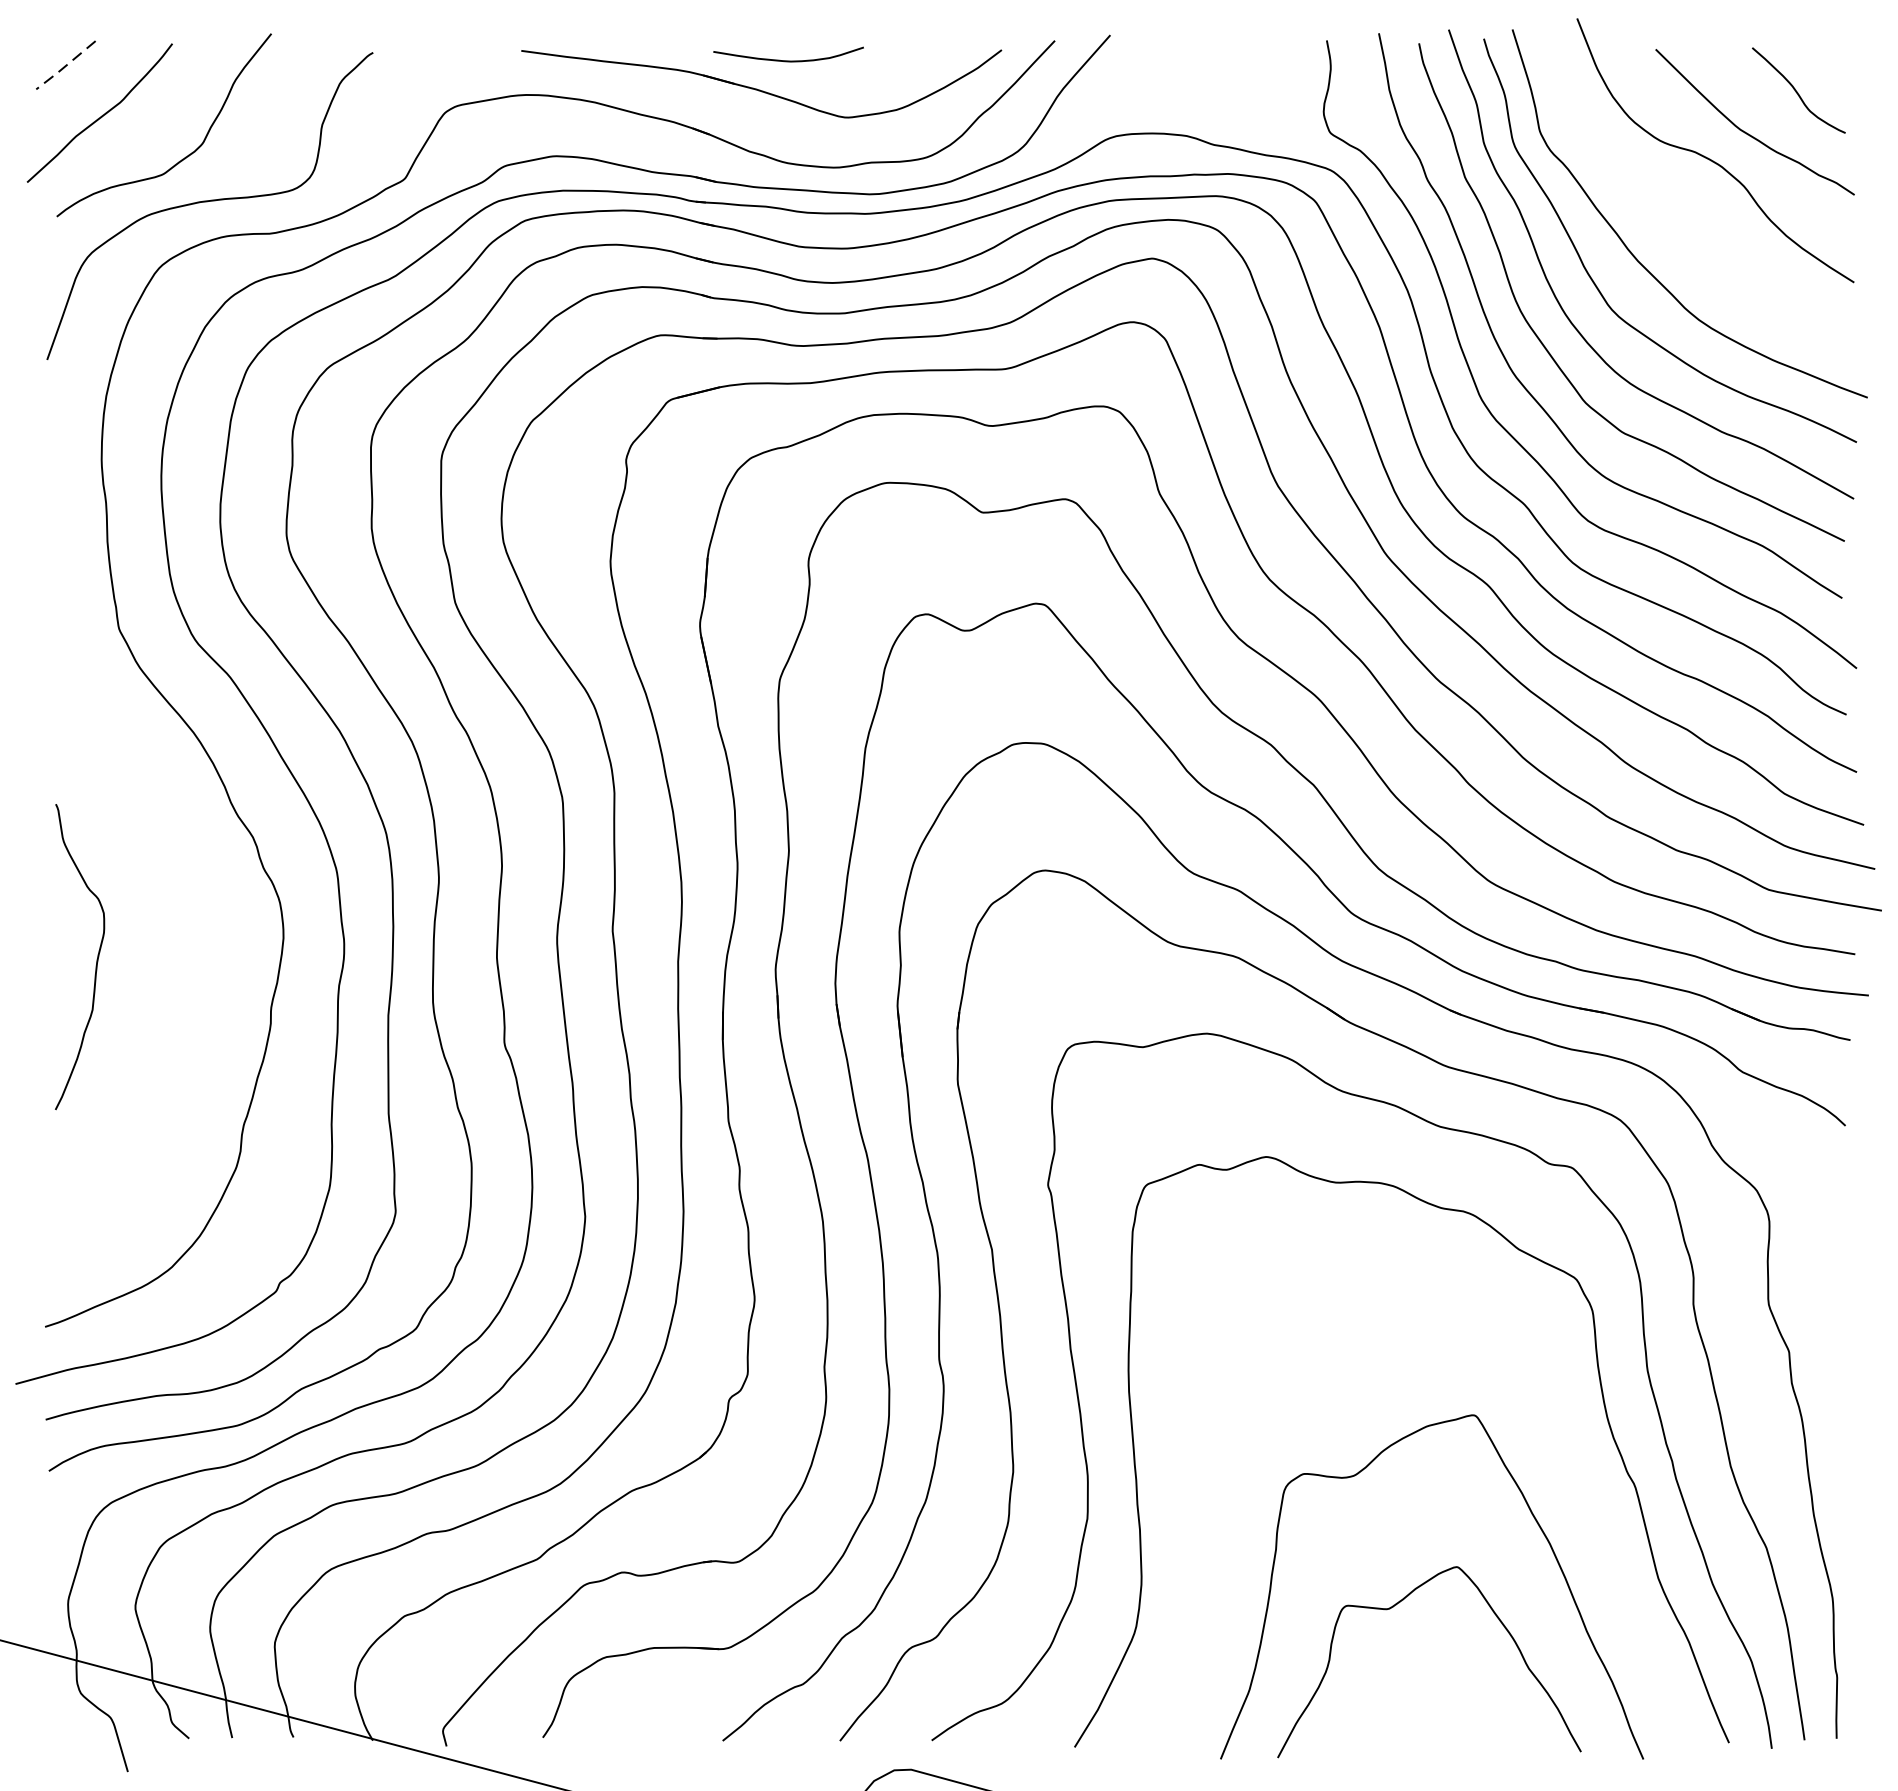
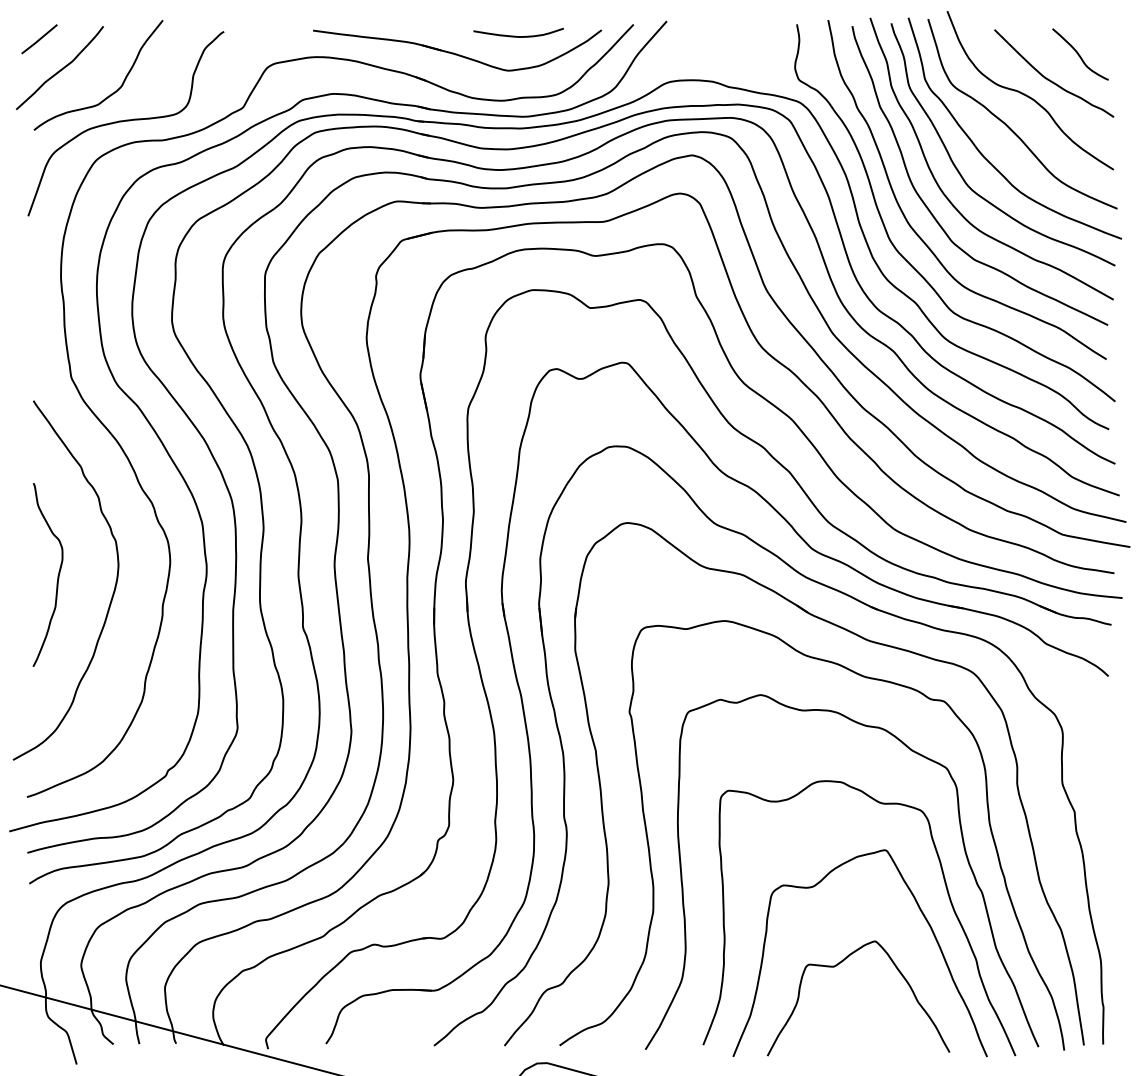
curve: (788, 60) -> (518, 36), moved
line: (65, 65) -> (39, 39), dashed -> solid
curve: (1680, 210) -> (1009, 126), added
curve: (185, 992) -> (111, 596), added
curve: (1577, 1488) -> (947, 894), added

